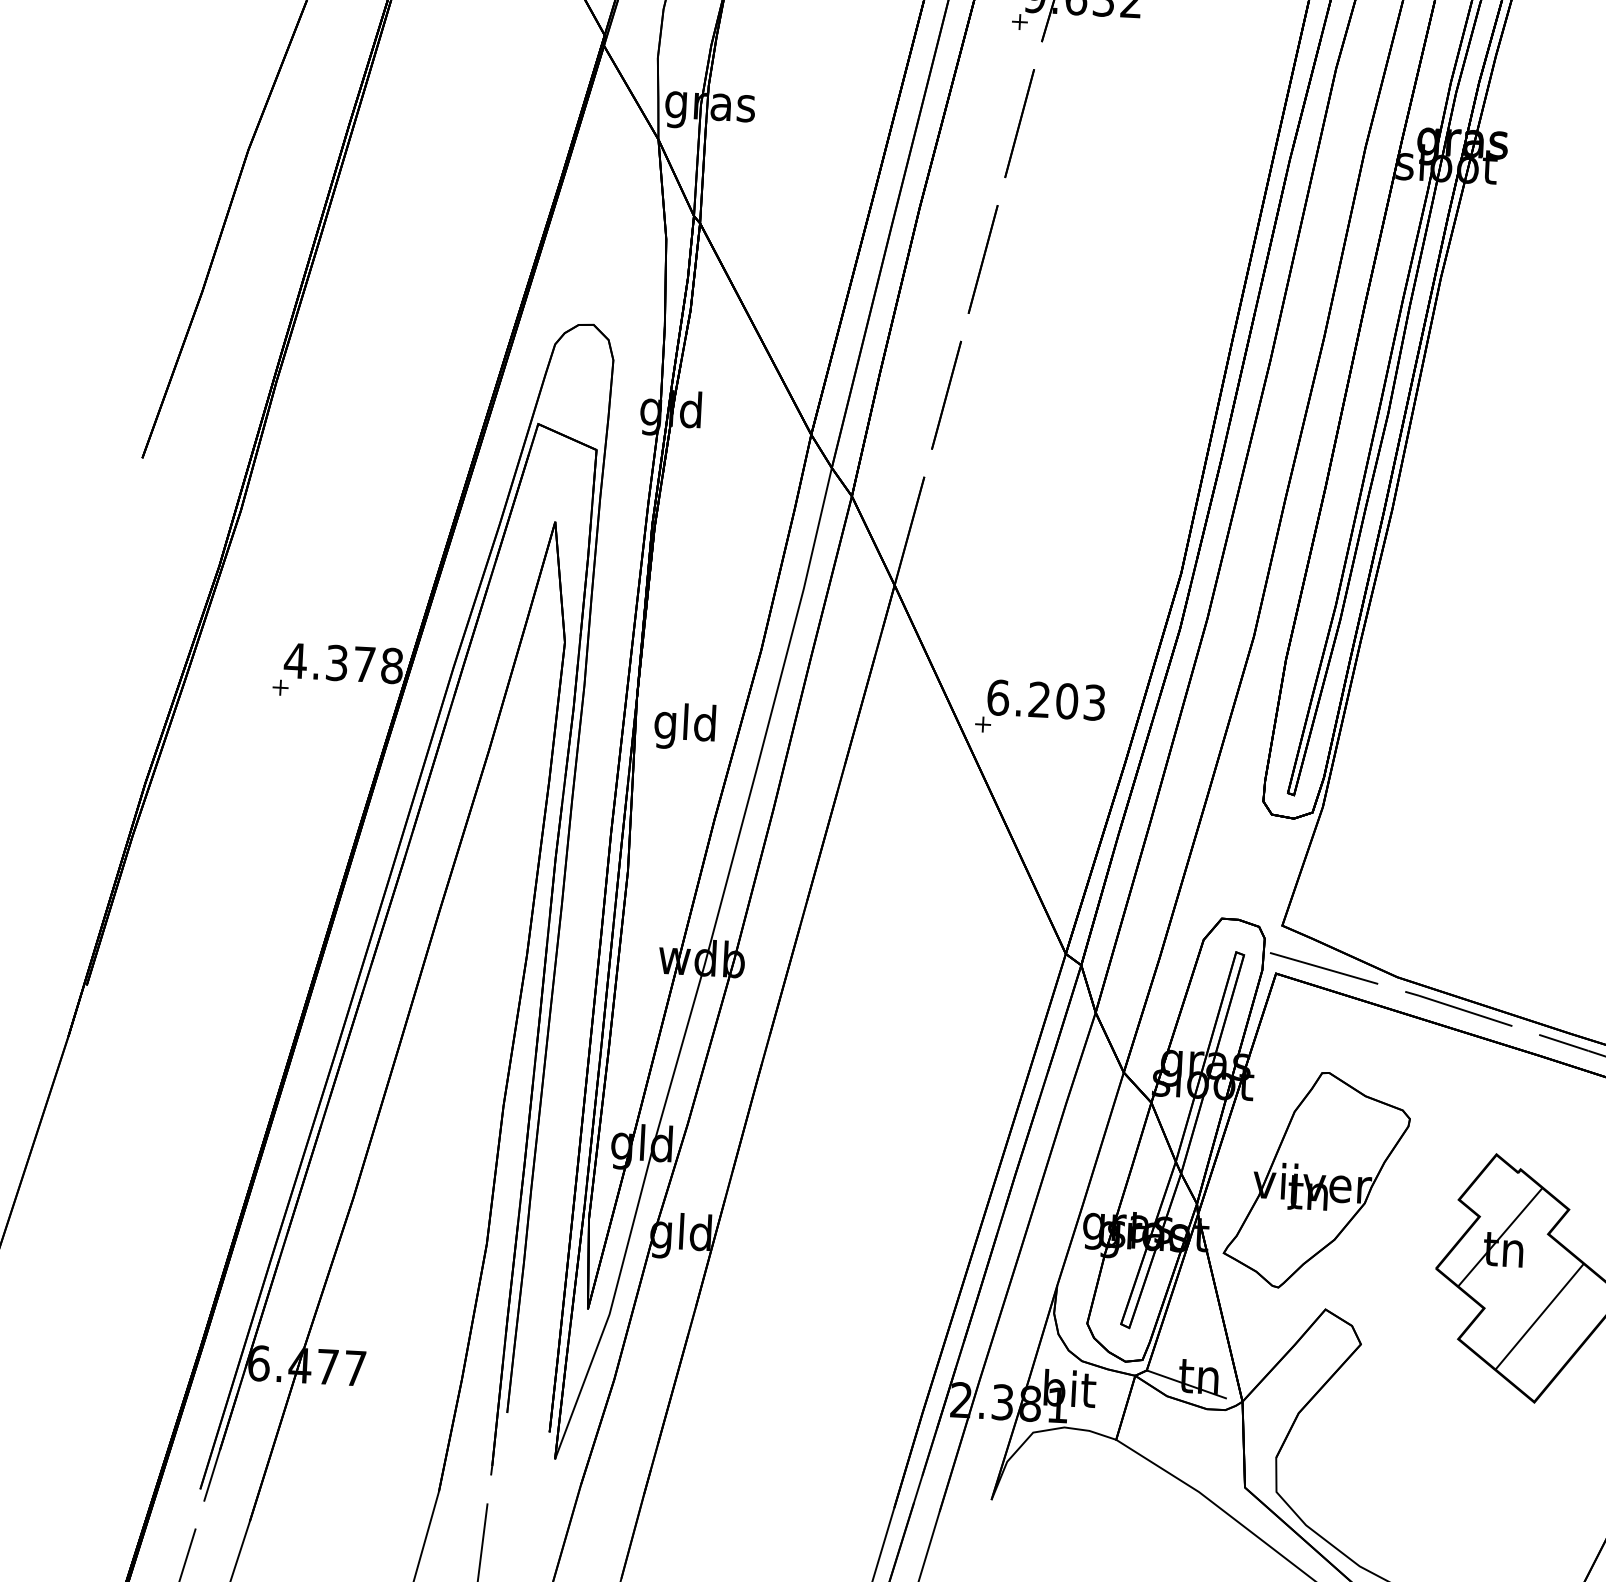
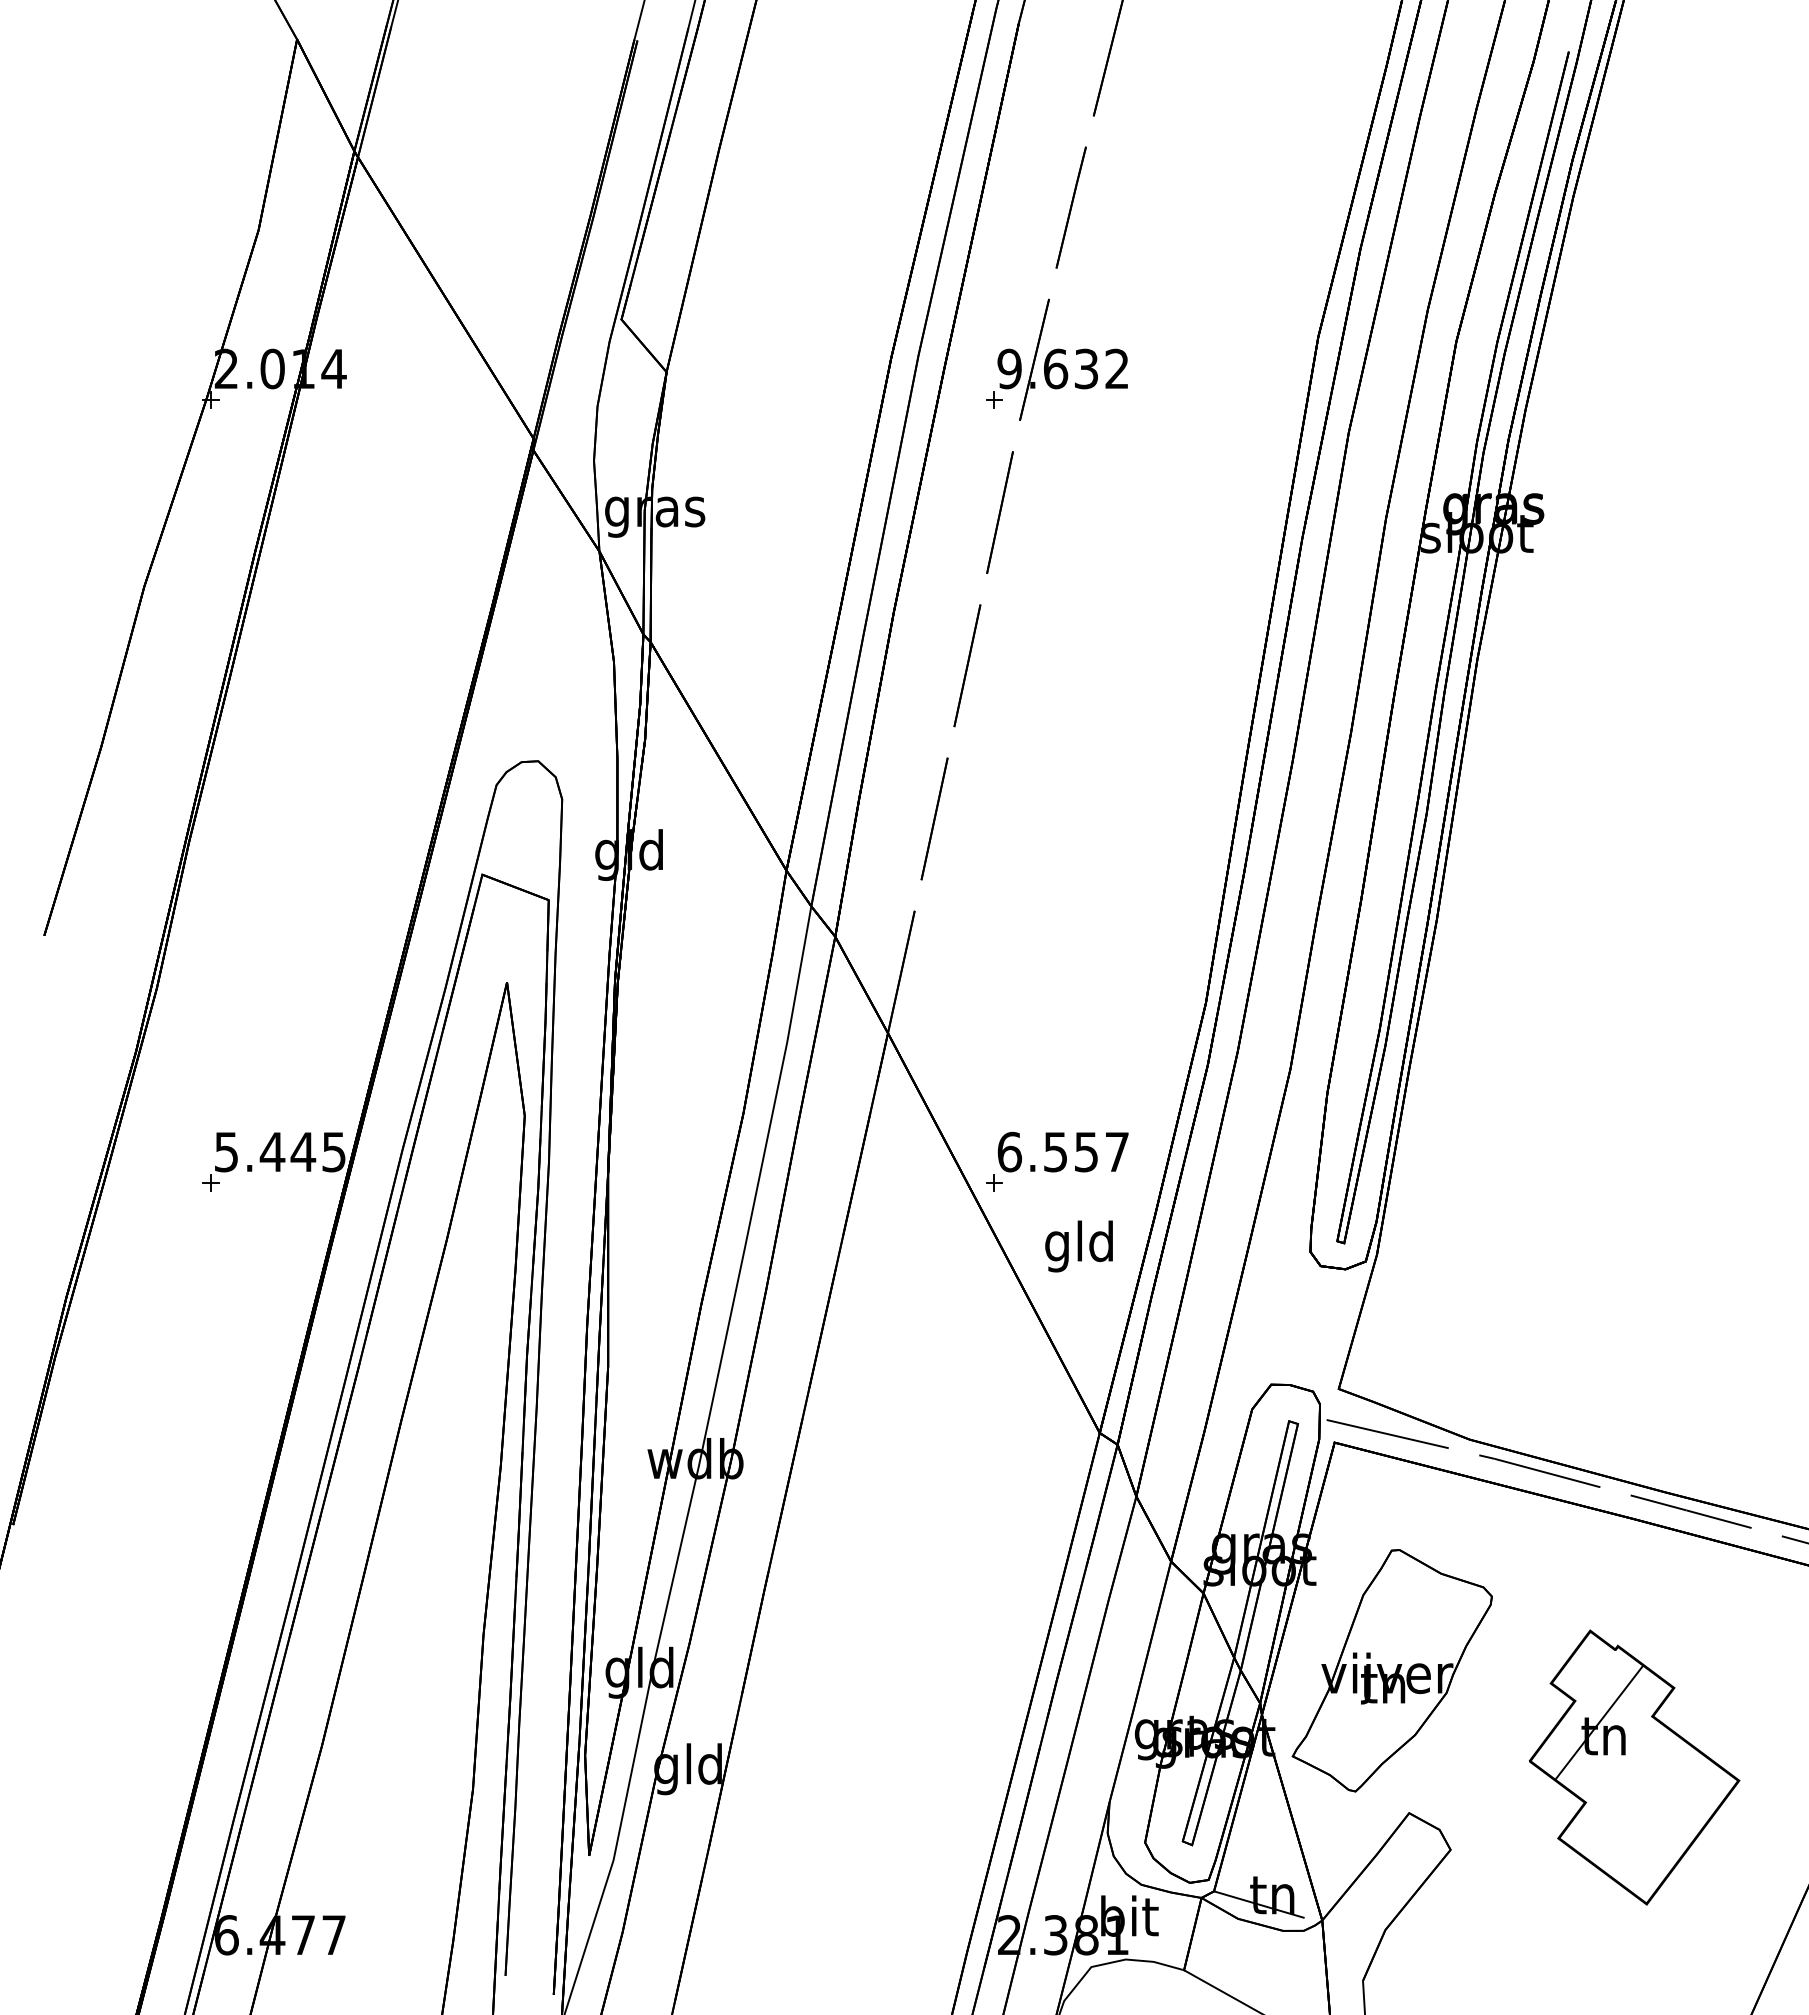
text: (343, 662) -> (279, 1151), 4.378 -> 5.445
text: (1067, 700) -> (1086, 1151), 6.203 -> 6.557
text: (684, 726) -> (1078, 1246), moved
line: (1539, 1316) -> (1647, 1808), removed

